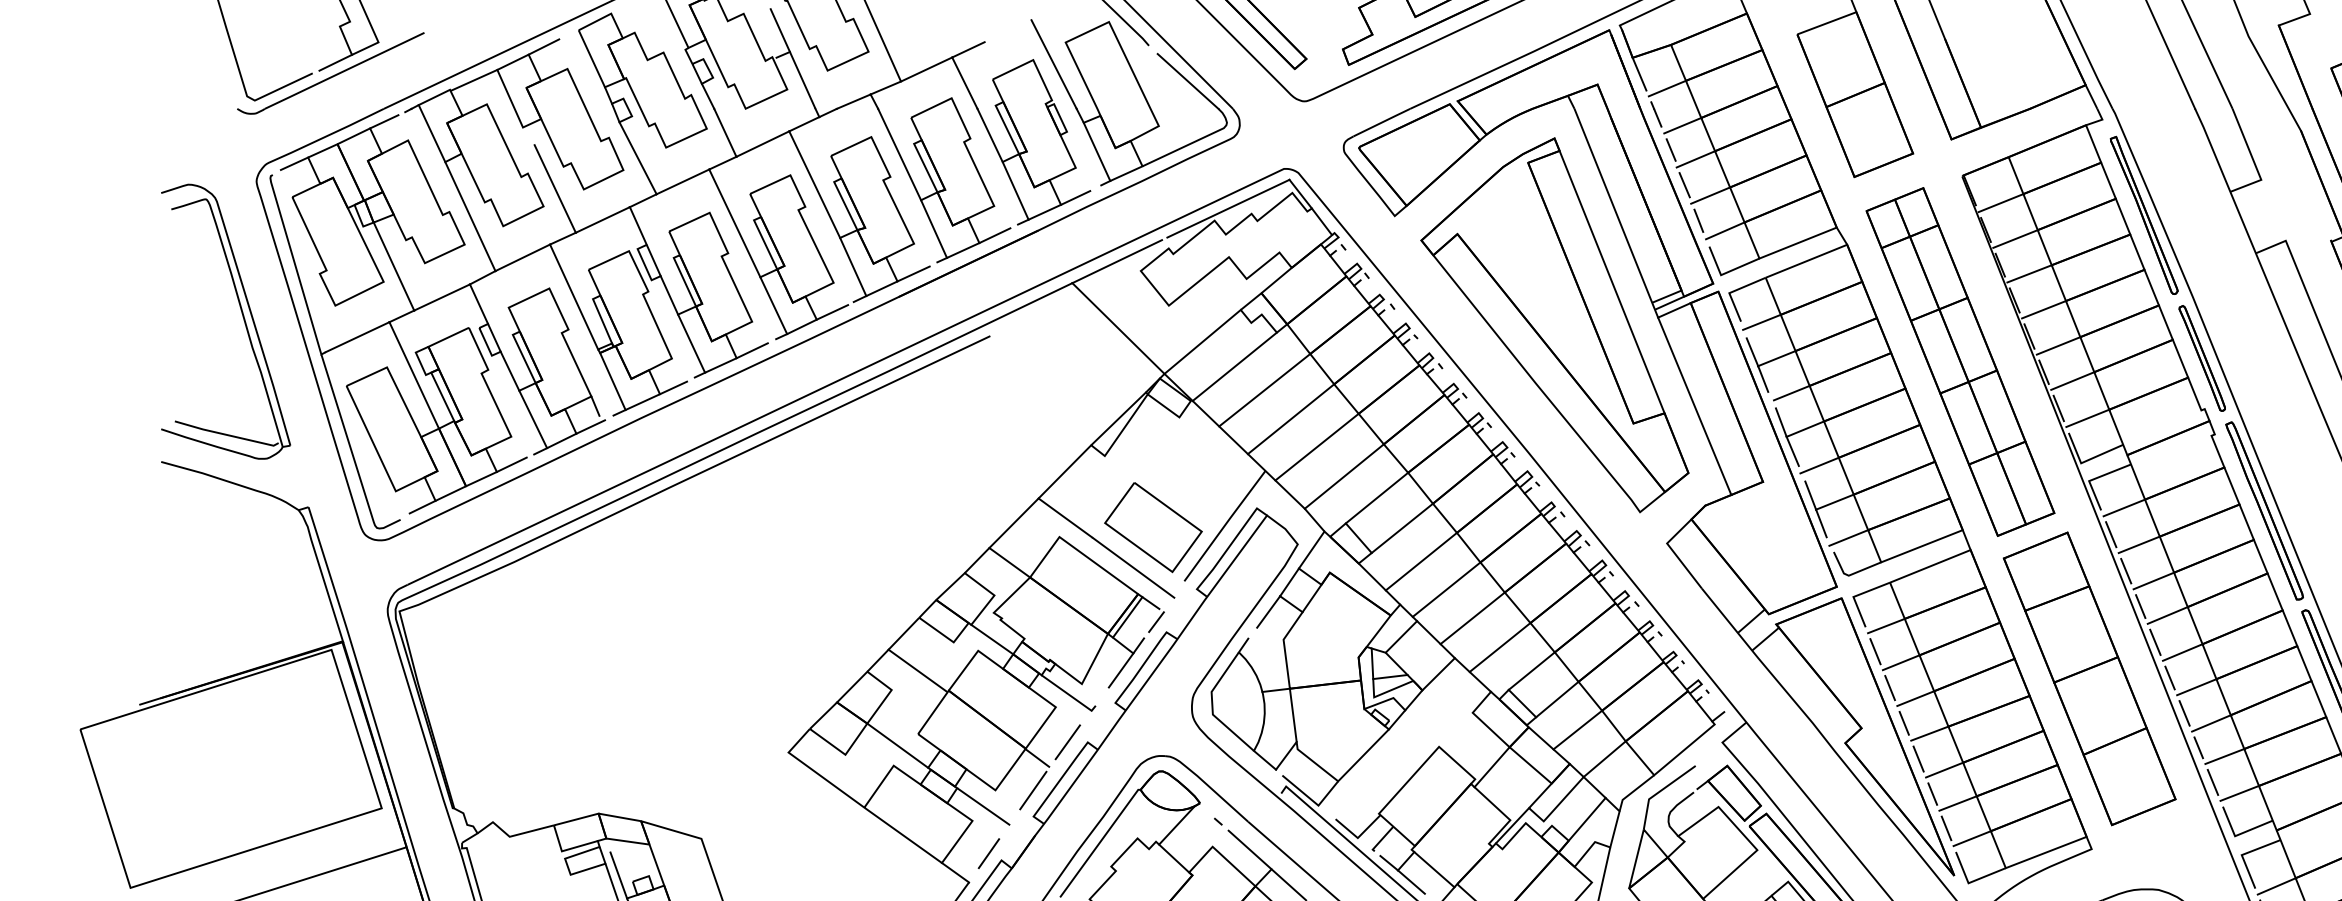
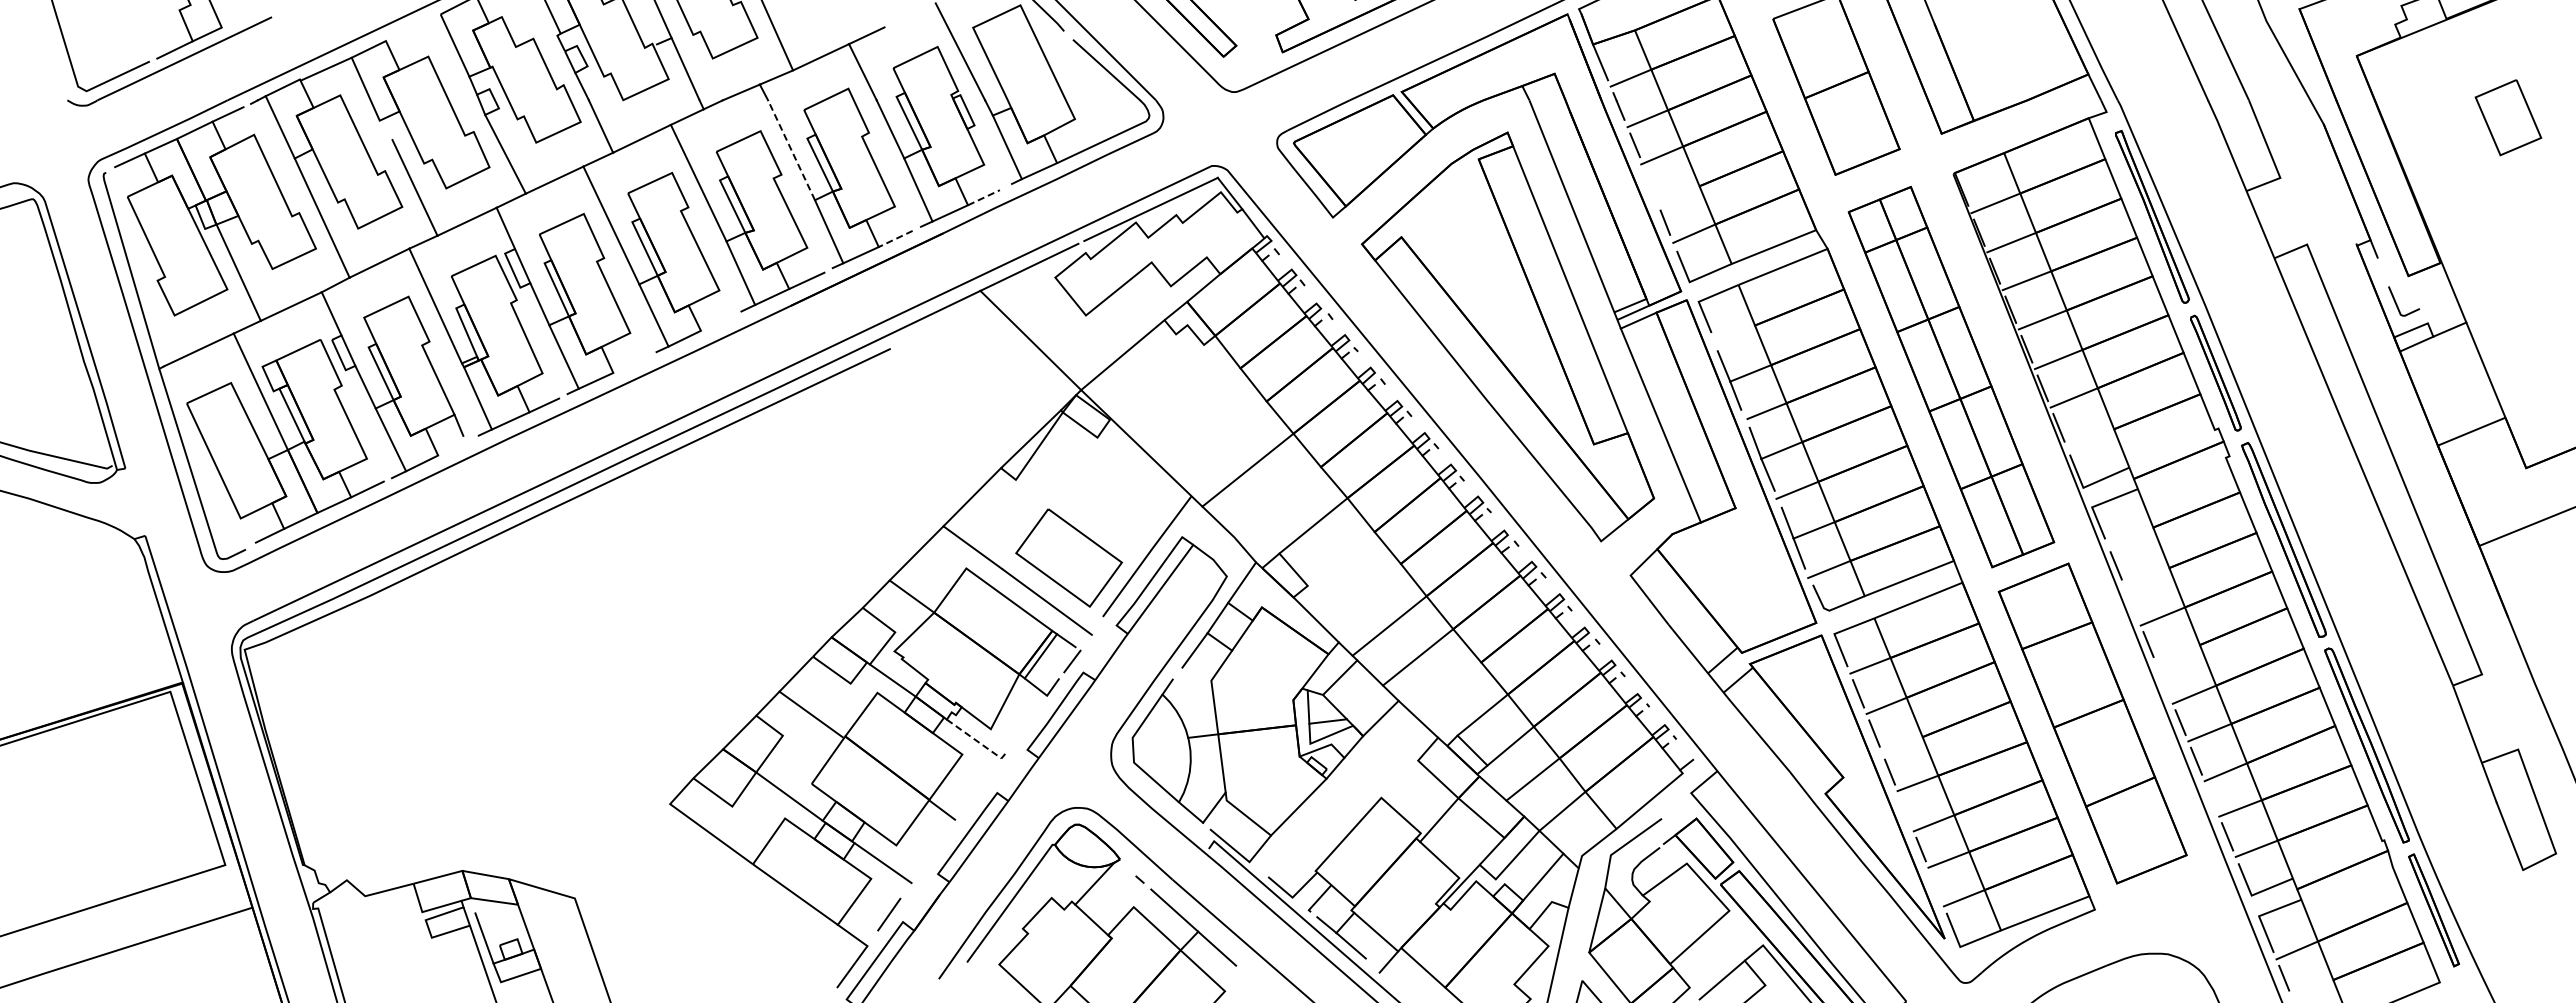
line: (543, 46) -> (402, 32), removed
line: (899, 153) -> (791, 149), solid -> dashed
line: (1684, 184) -> (1649, 183), removed
line: (1710, 195) -> (1678, 195), removed
line: (1075, 197) -> (983, 197), solid -> dashed
line: (994, 236) -> (895, 239), solid -> dashed
line: (831, 312) -> (717, 322), removed
line: (1762, 322) -> (1734, 333), removed
line: (752, 350) -> (630, 364), removed
line: (1234, 366) -> (1157, 381), removed
line: (1264, 389) -> (1190, 407), removed
line: (2087, 418) -> (2090, 438), removed
line: (1291, 419) -> (1219, 439), removed
line: (590, 426) -> (453, 447), removed
line: (1344, 476) -> (1277, 502), removed
line: (2124, 507) -> (2130, 536), removed
line: (1401, 527) -> (1340, 558), removed
line: (2138, 544) -> (2146, 576), removed
line: (1420, 560) -> (1361, 594), removed
line: (2126, 570) -> (2132, 605), removed
line: (2167, 615) -> (2177, 654), removed
line: (2155, 642) -> (2164, 683), removed
line: (1499, 647) -> (1447, 689), removed
line: (1120, 669) -> (1033, 713), removed
line: (1070, 695) -> (978, 741), solid -> dashed
line: (1915, 698) -> (1902, 745), removed
line: (1067, 741) -> (975, 792), removed
line: (2198, 747) -> (2211, 798), removed
line: (1918, 758) -> (1905, 810), removed
line: (1033, 790) -> (937, 845), removed
line: (1946, 827) -> (1936, 886), removed

